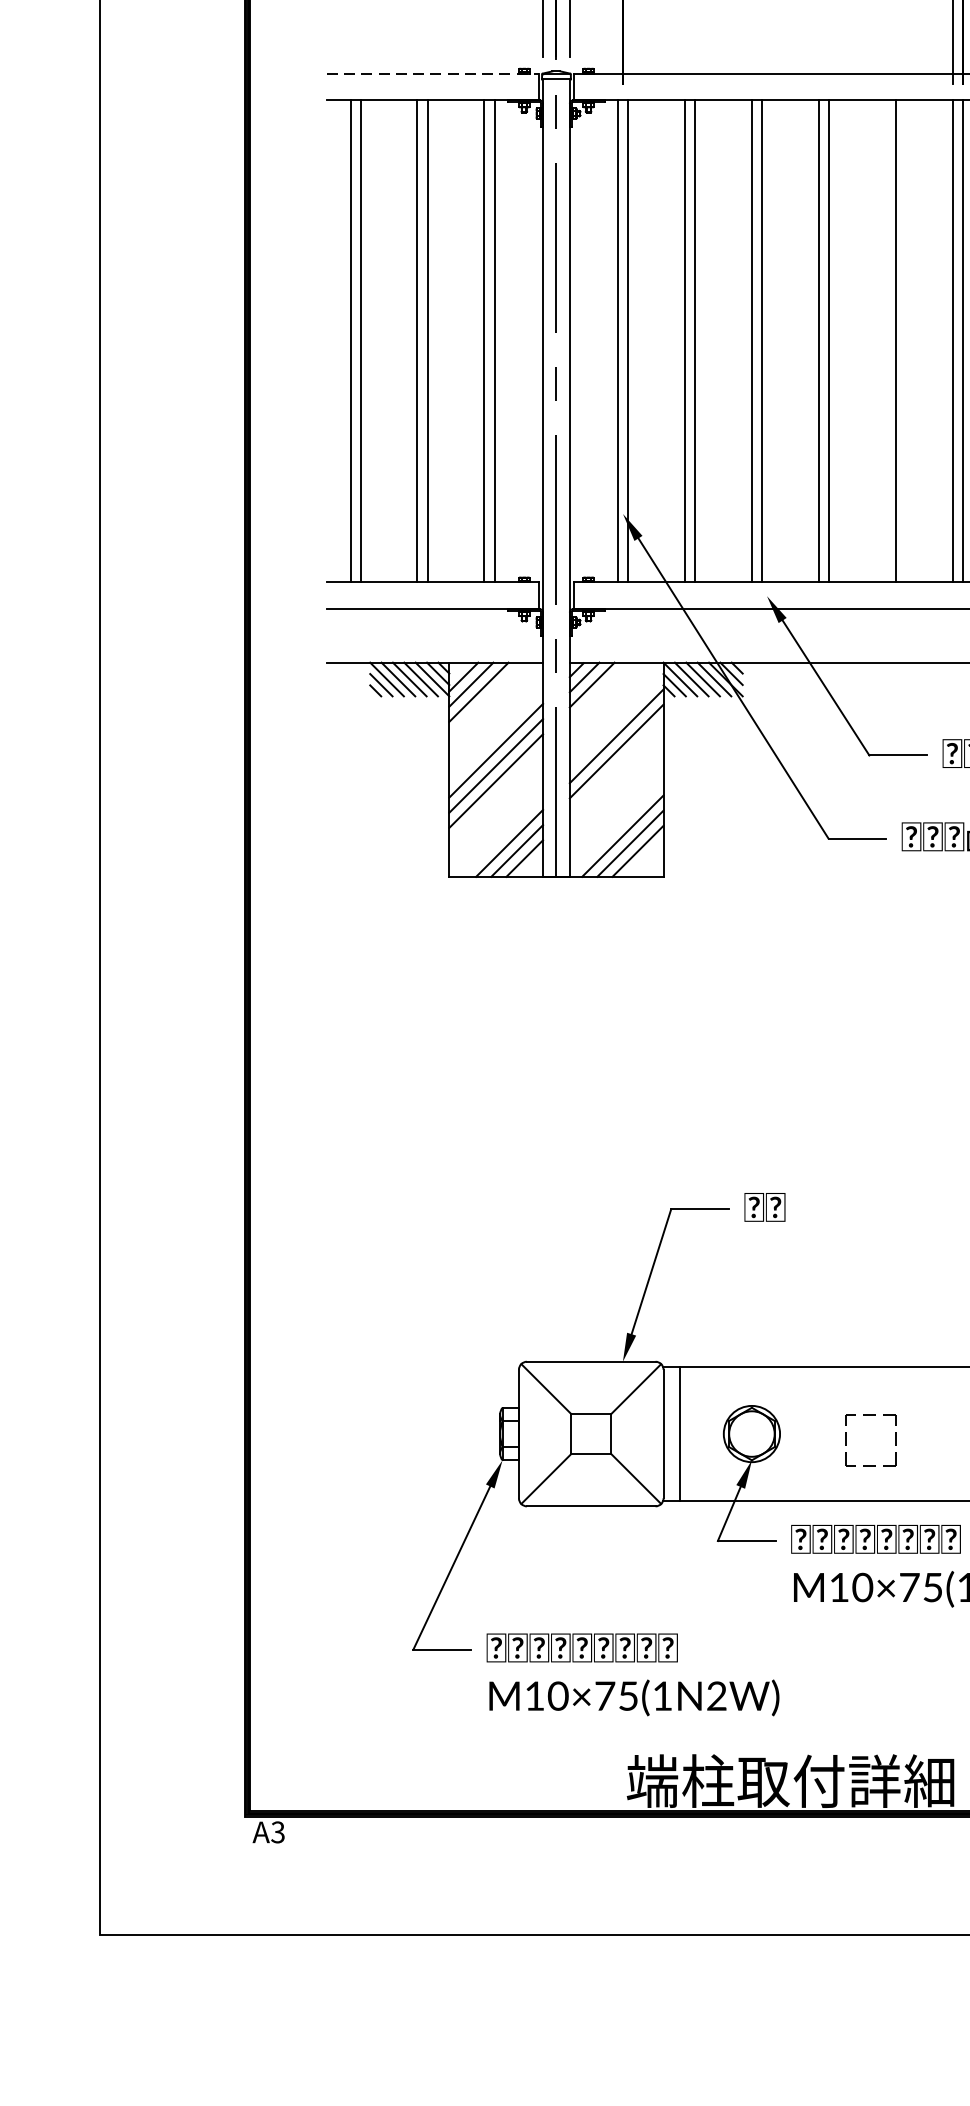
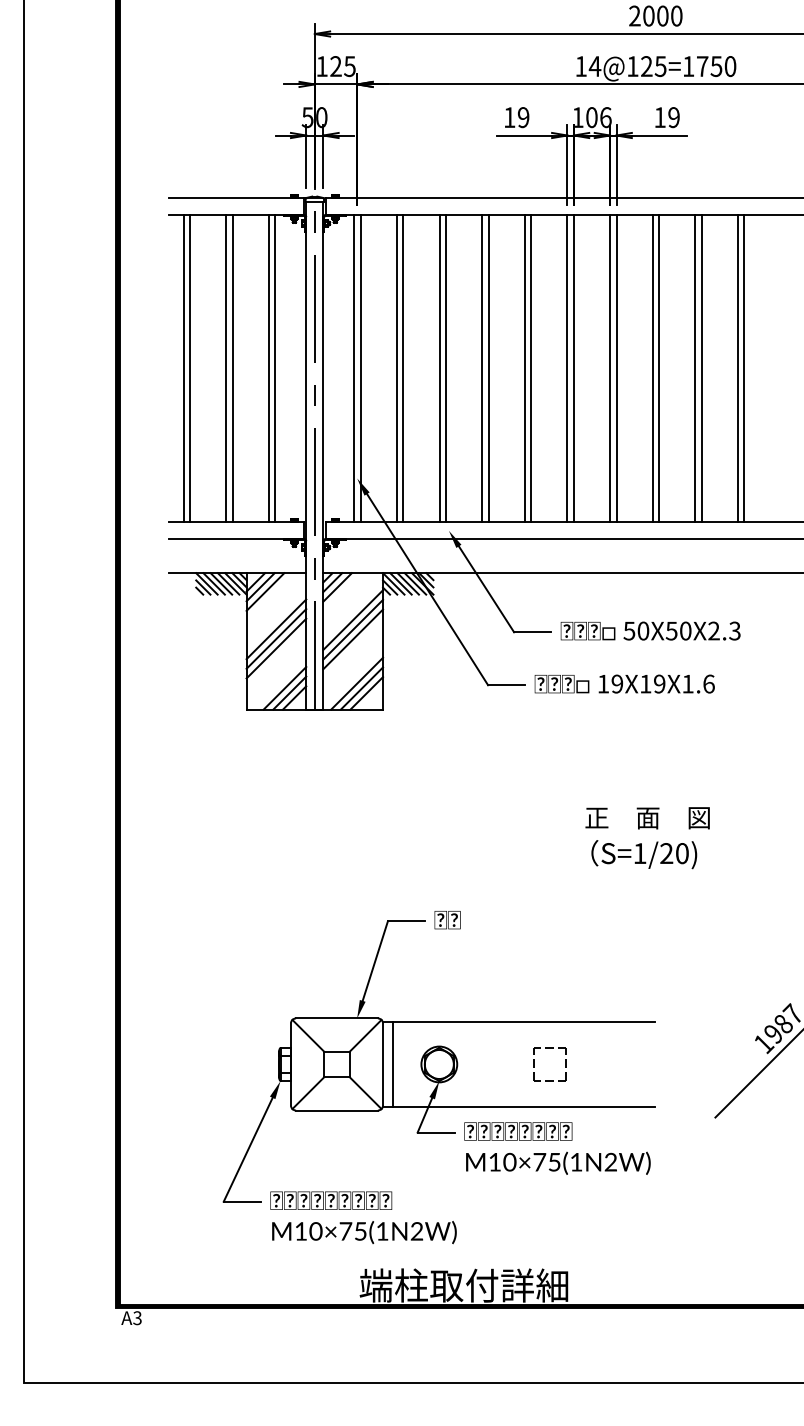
line: (433, 72) -> (236, 197), dashed -> solid
line: (885, 341) -> (524, 368), added
line: (617, 766) -> (353, 639), added
part: (846, 1440) -> (534, 1064), moved

